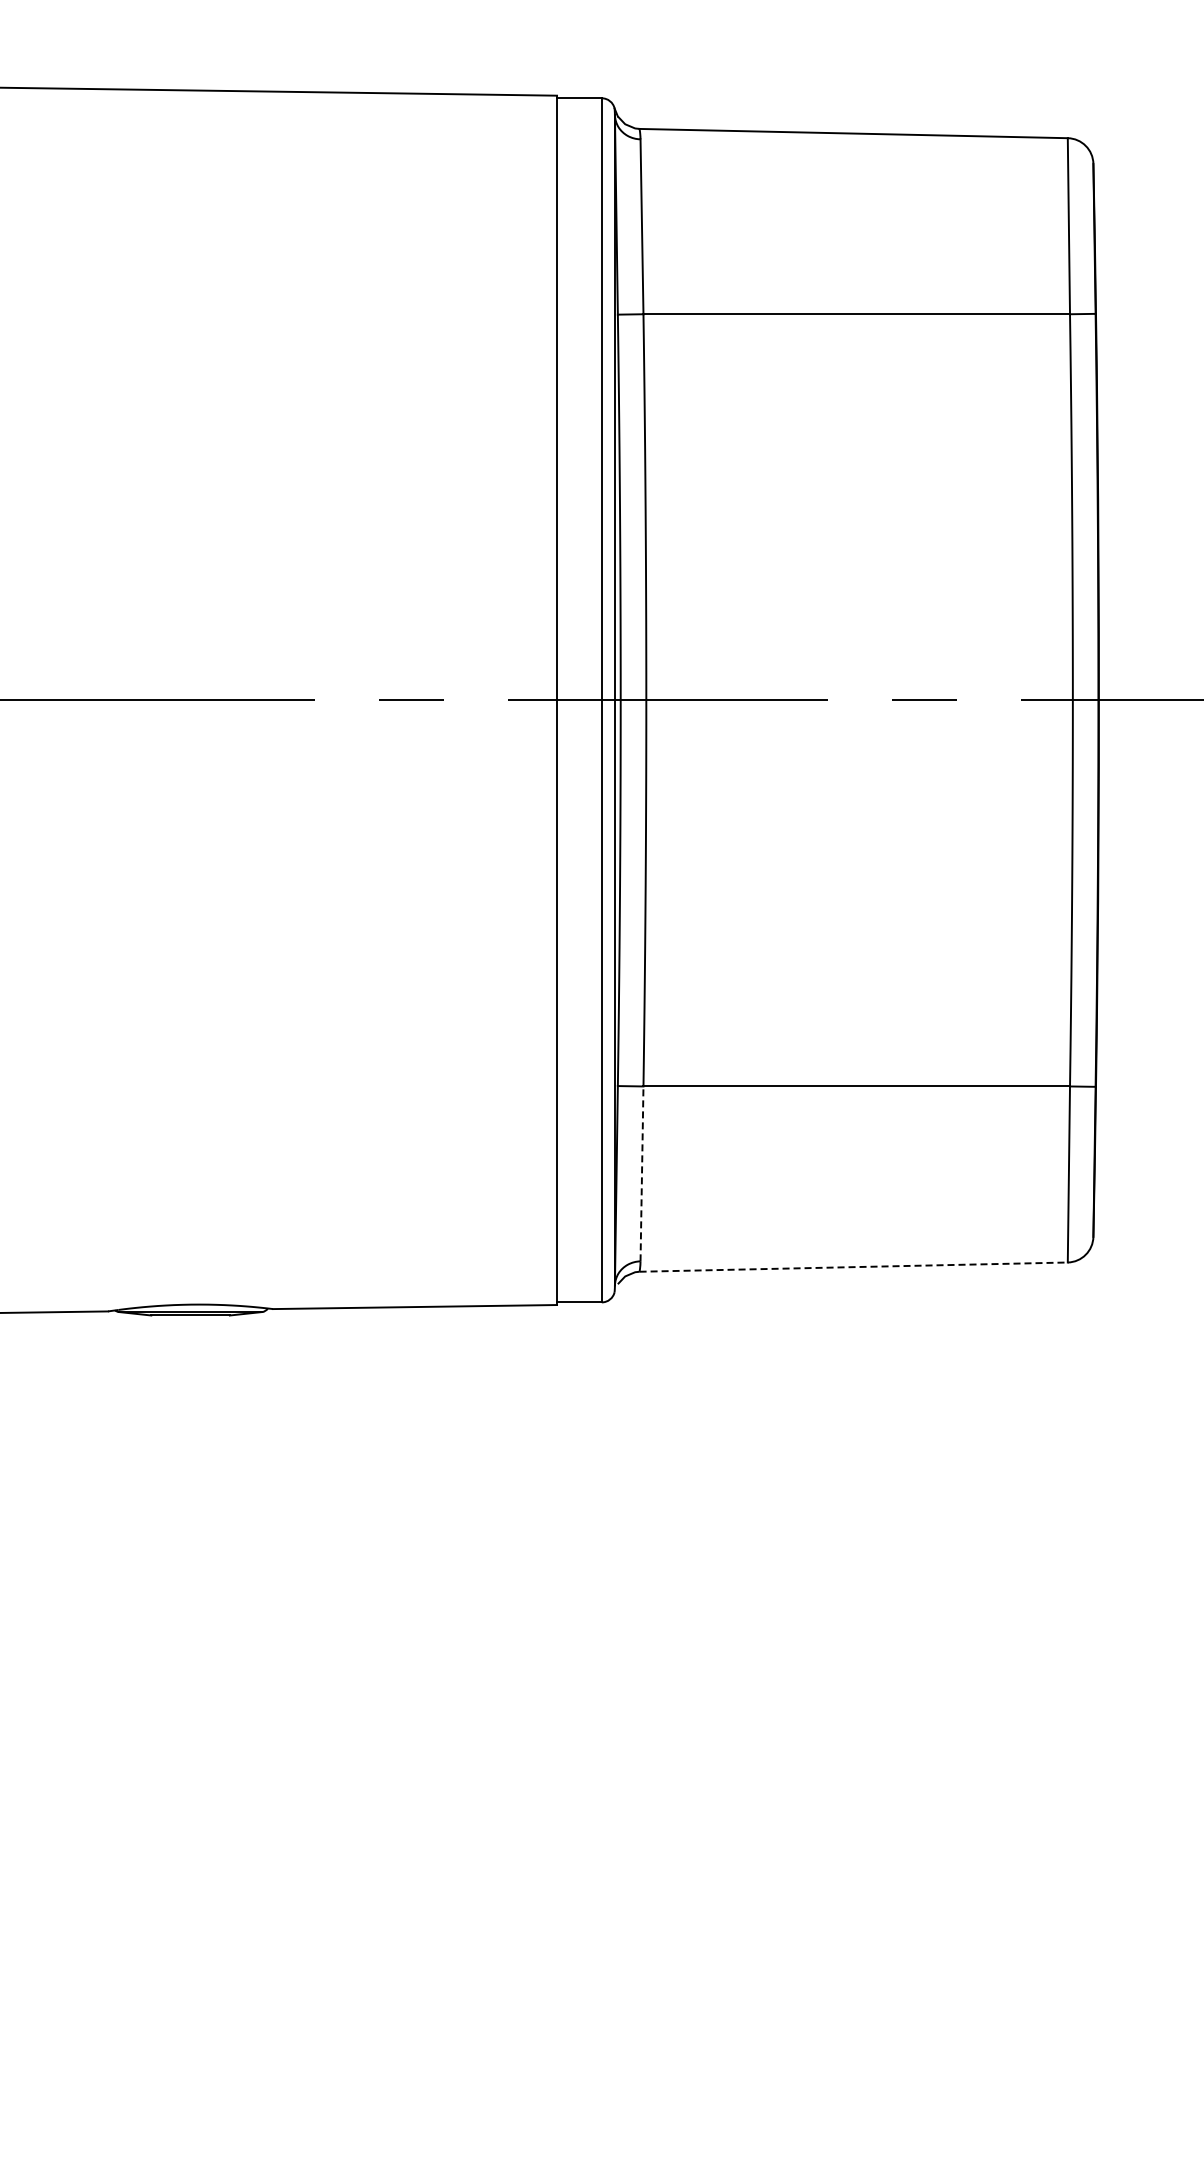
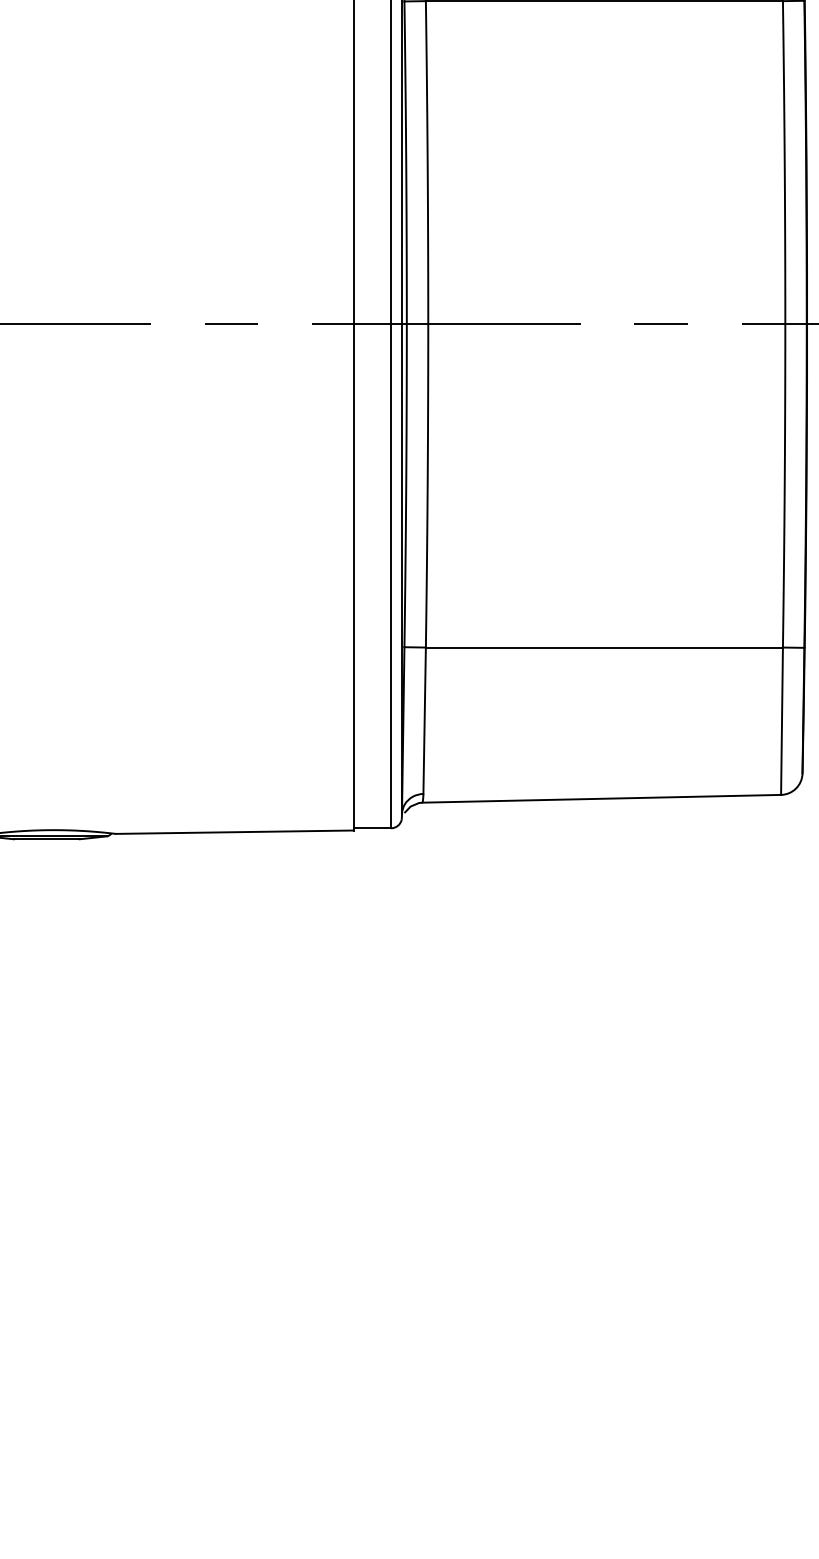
line: (642, 1173) -> (425, 720), dashed -> solid
line: (854, 1267) -> (602, 799), dashed -> solid

